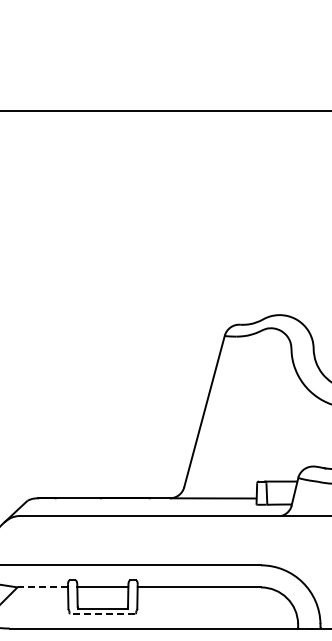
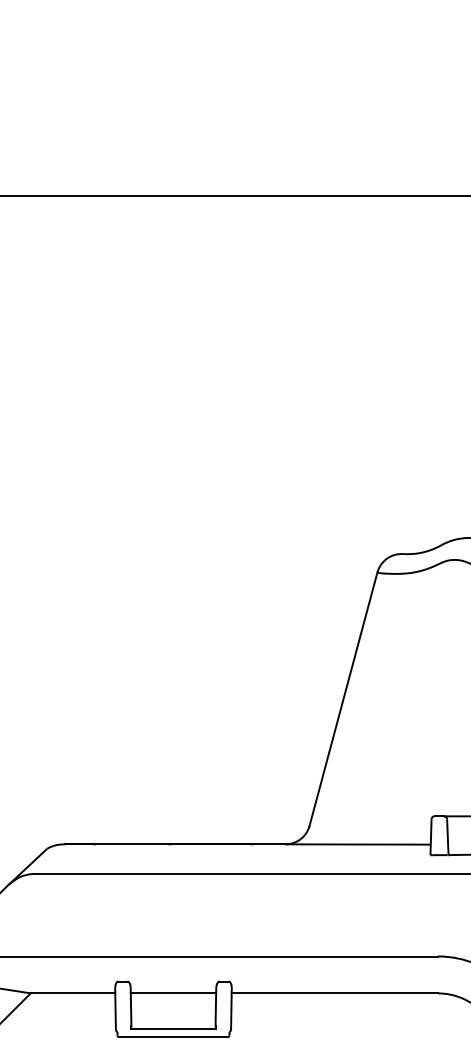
line: (42, 587) -> (72, 993), dashed -> solid
line: (102, 613) -> (172, 1036), dashed -> solid

